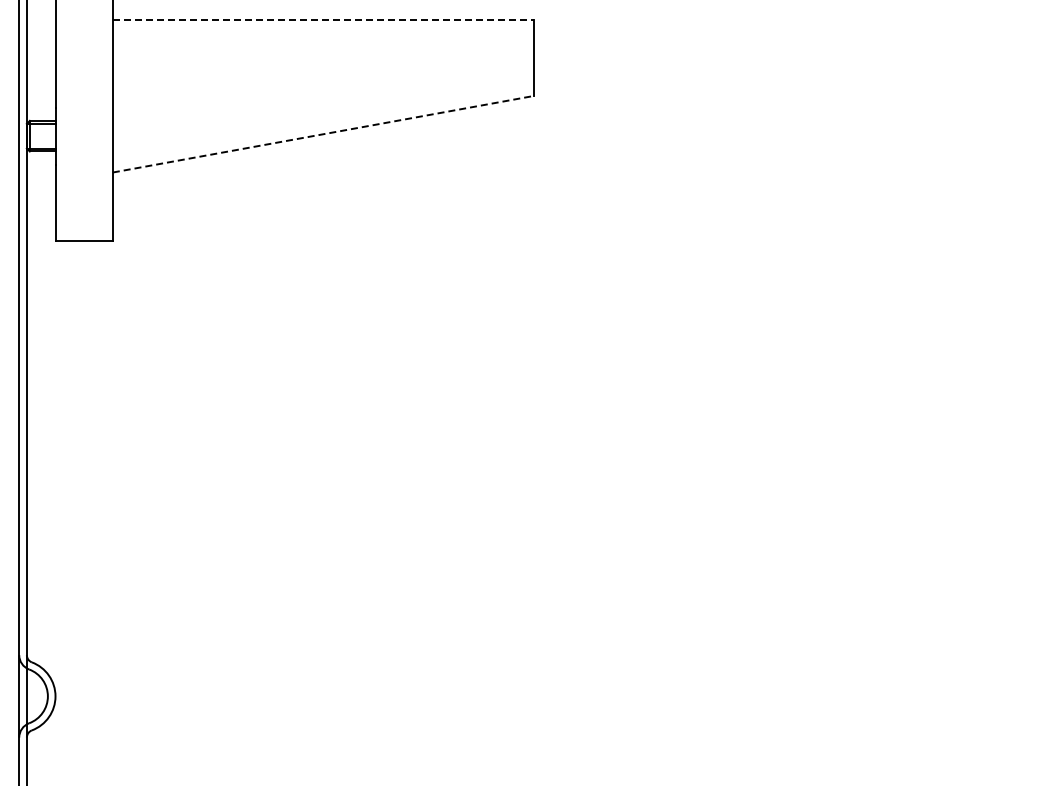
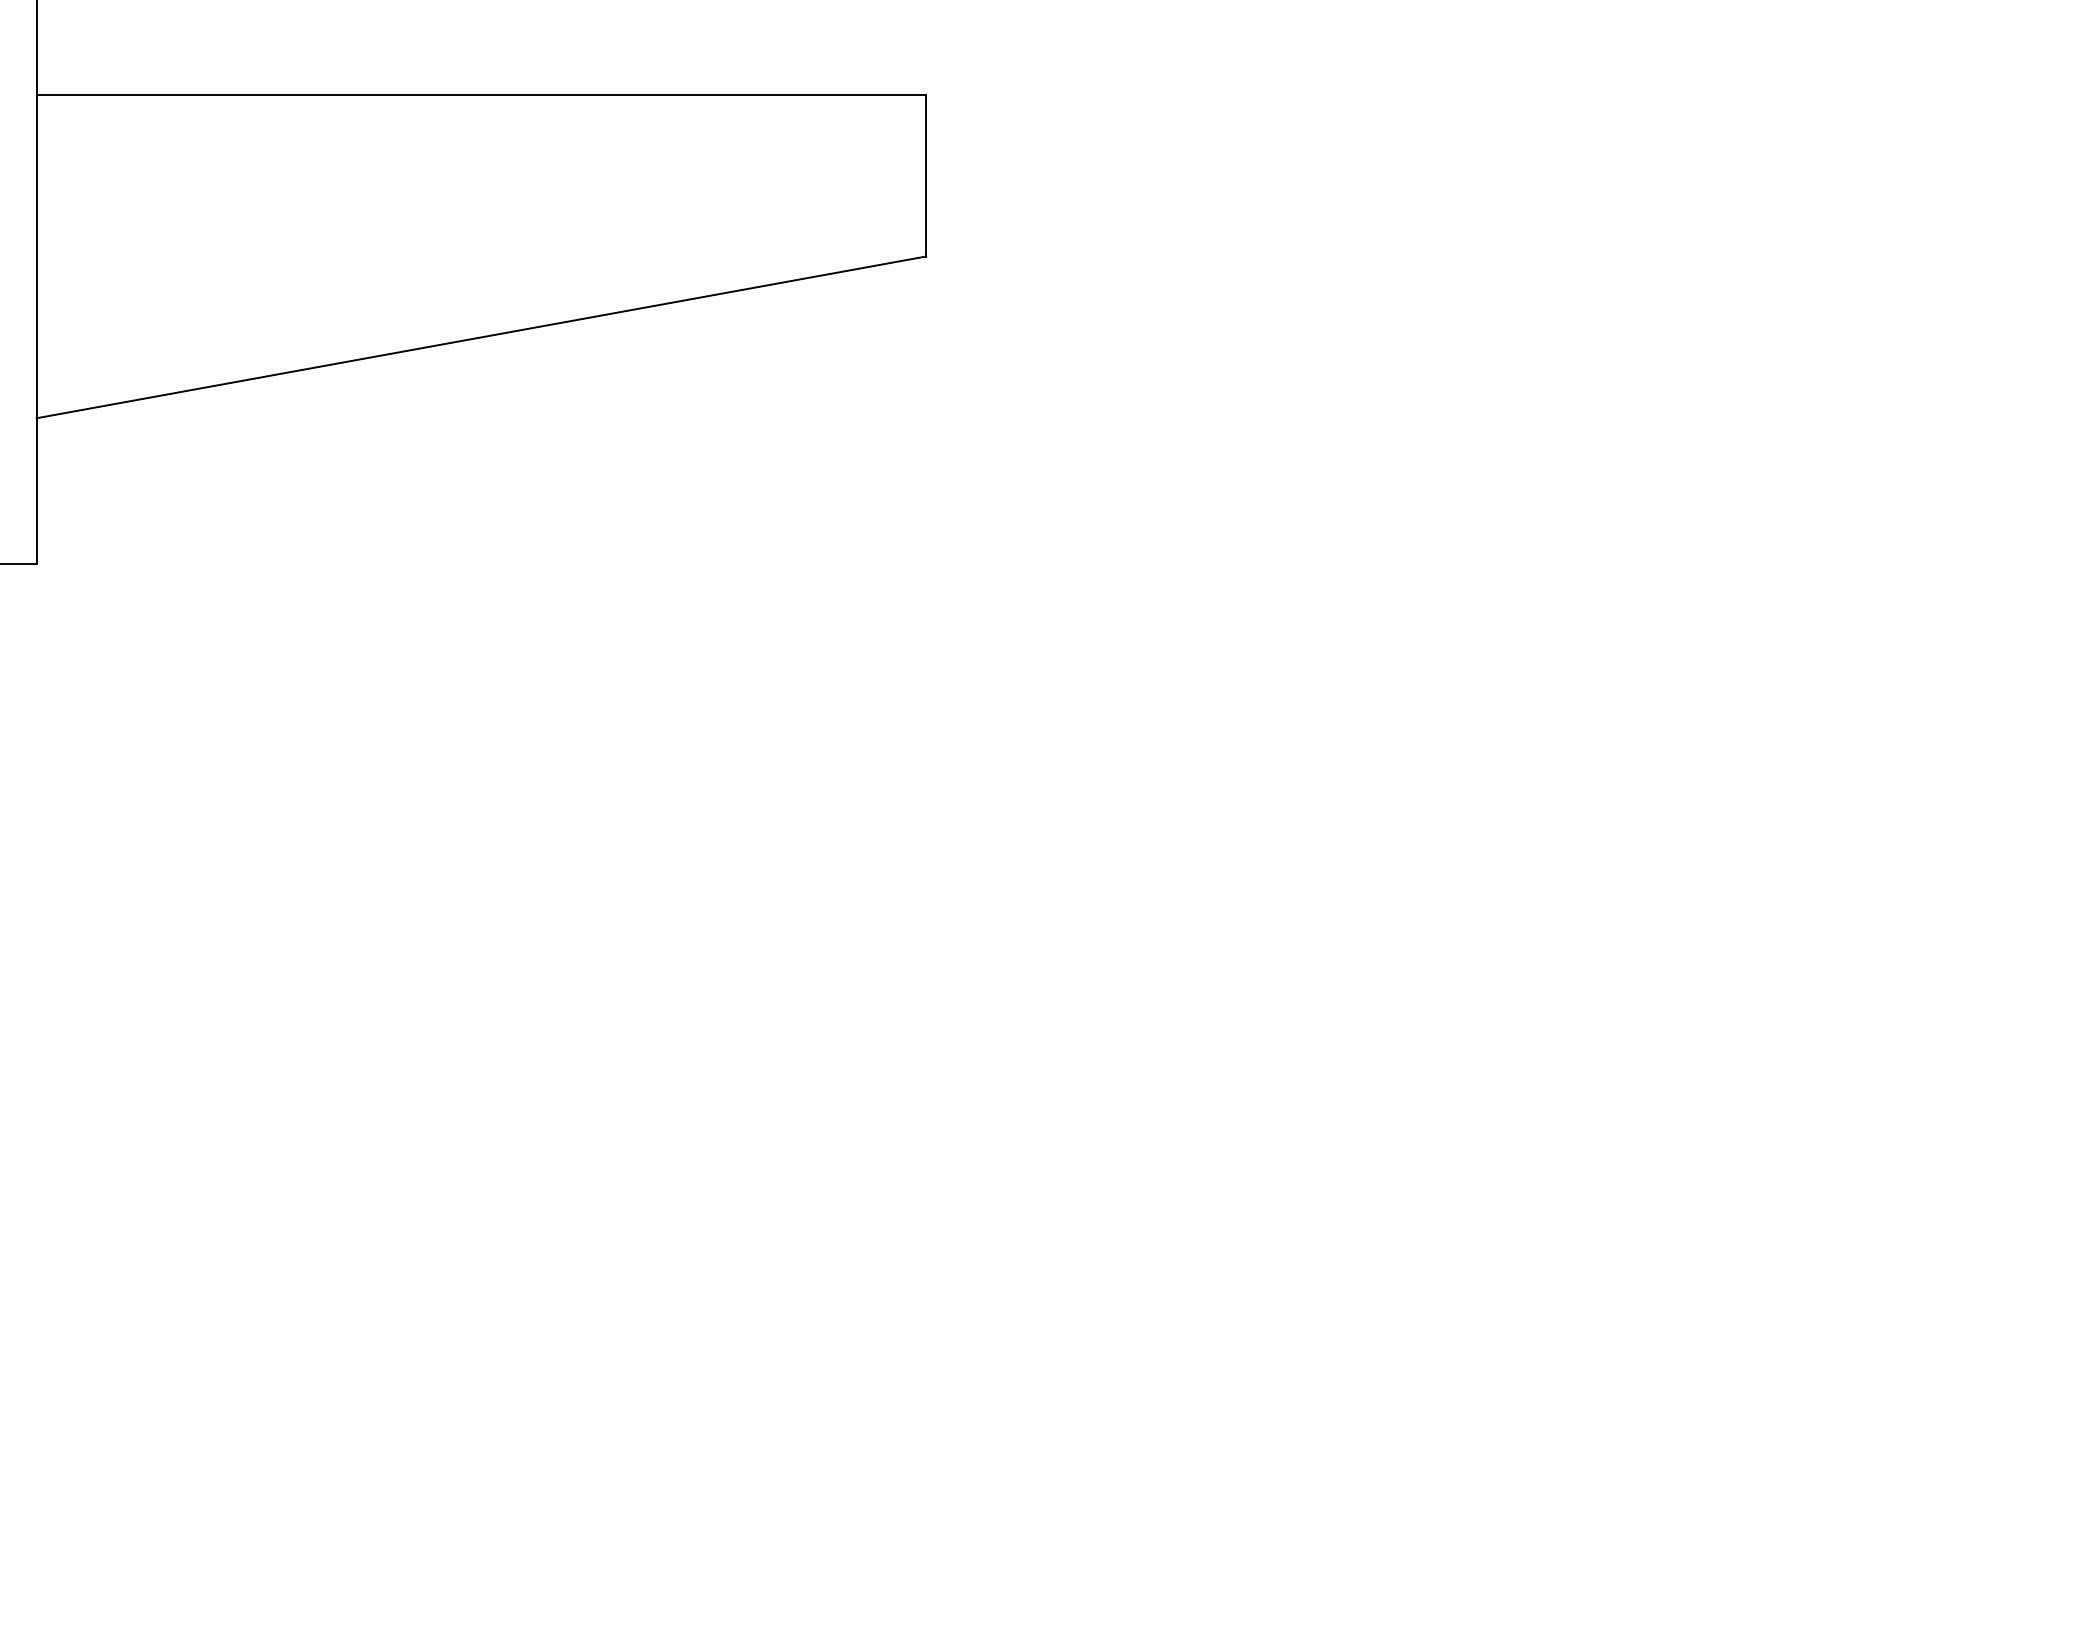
line: (323, 19) -> (482, 94), dashed -> solid
line: (323, 134) -> (482, 337), dashed -> solid

